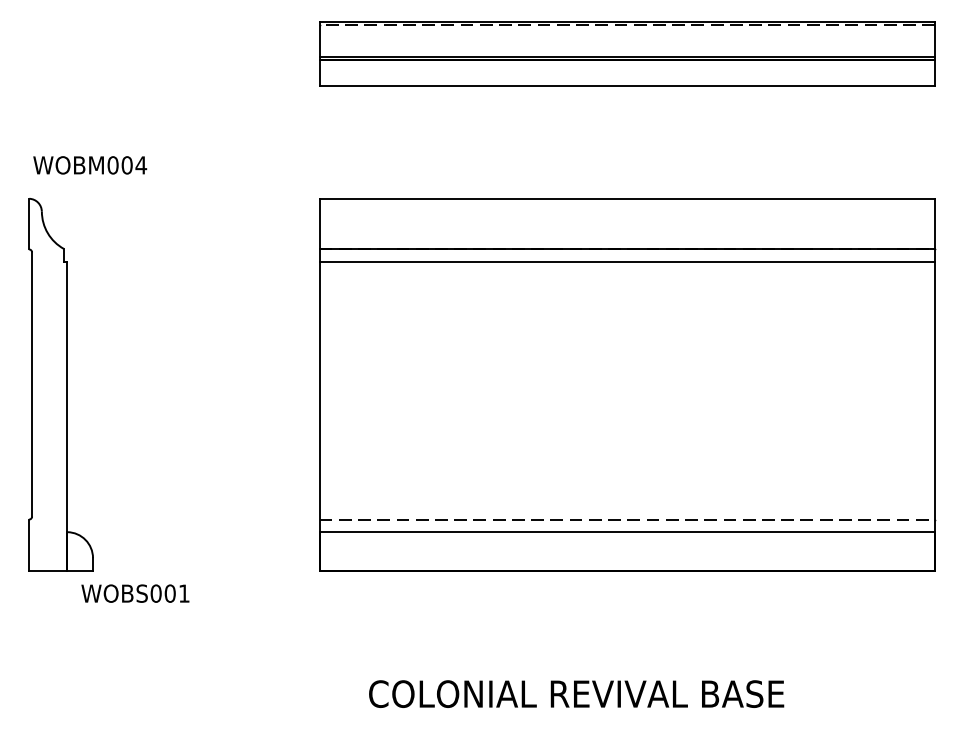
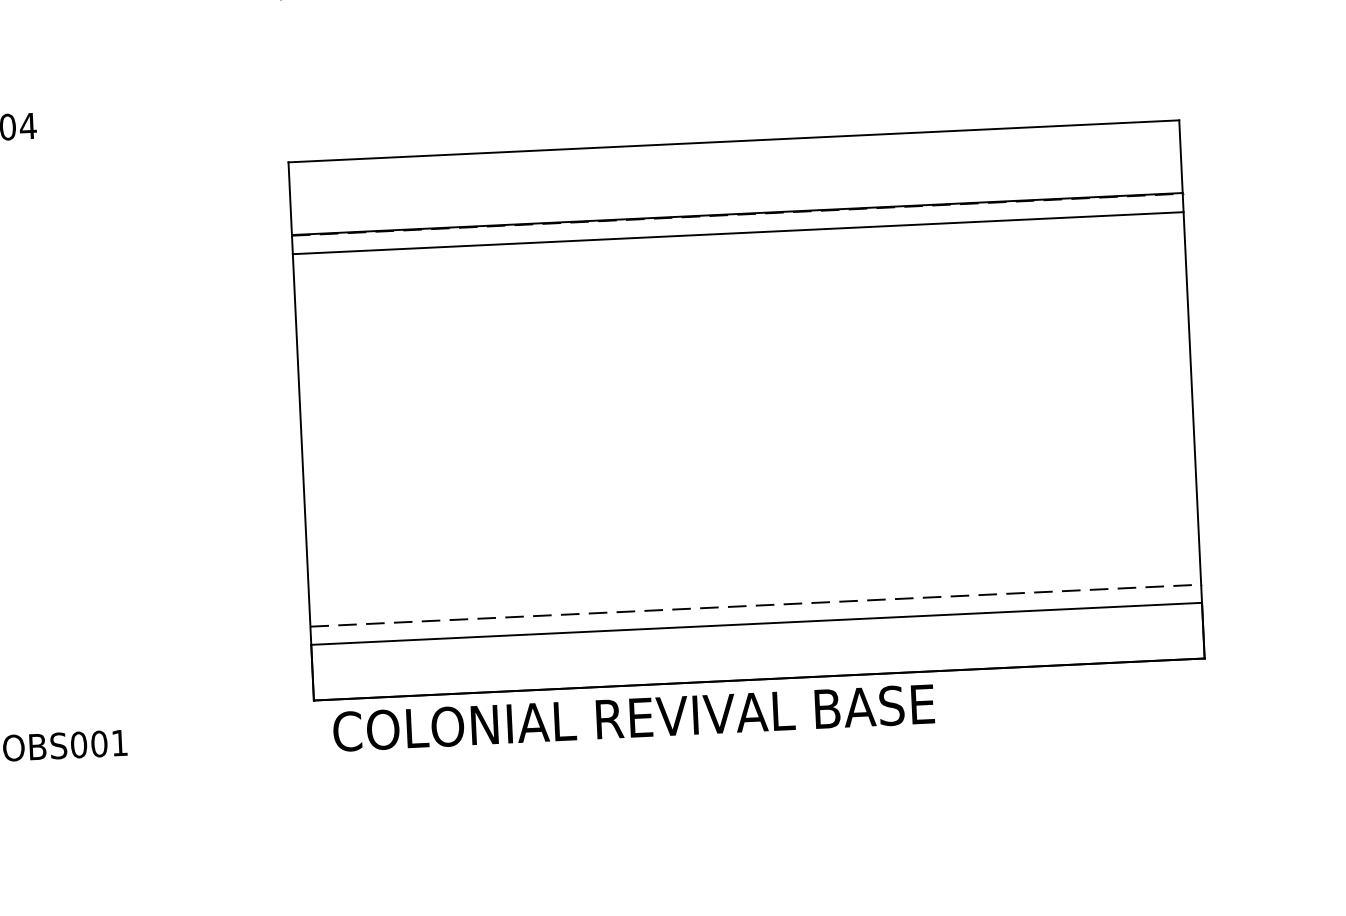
text: (576, 693) -> (633, 717), moved

